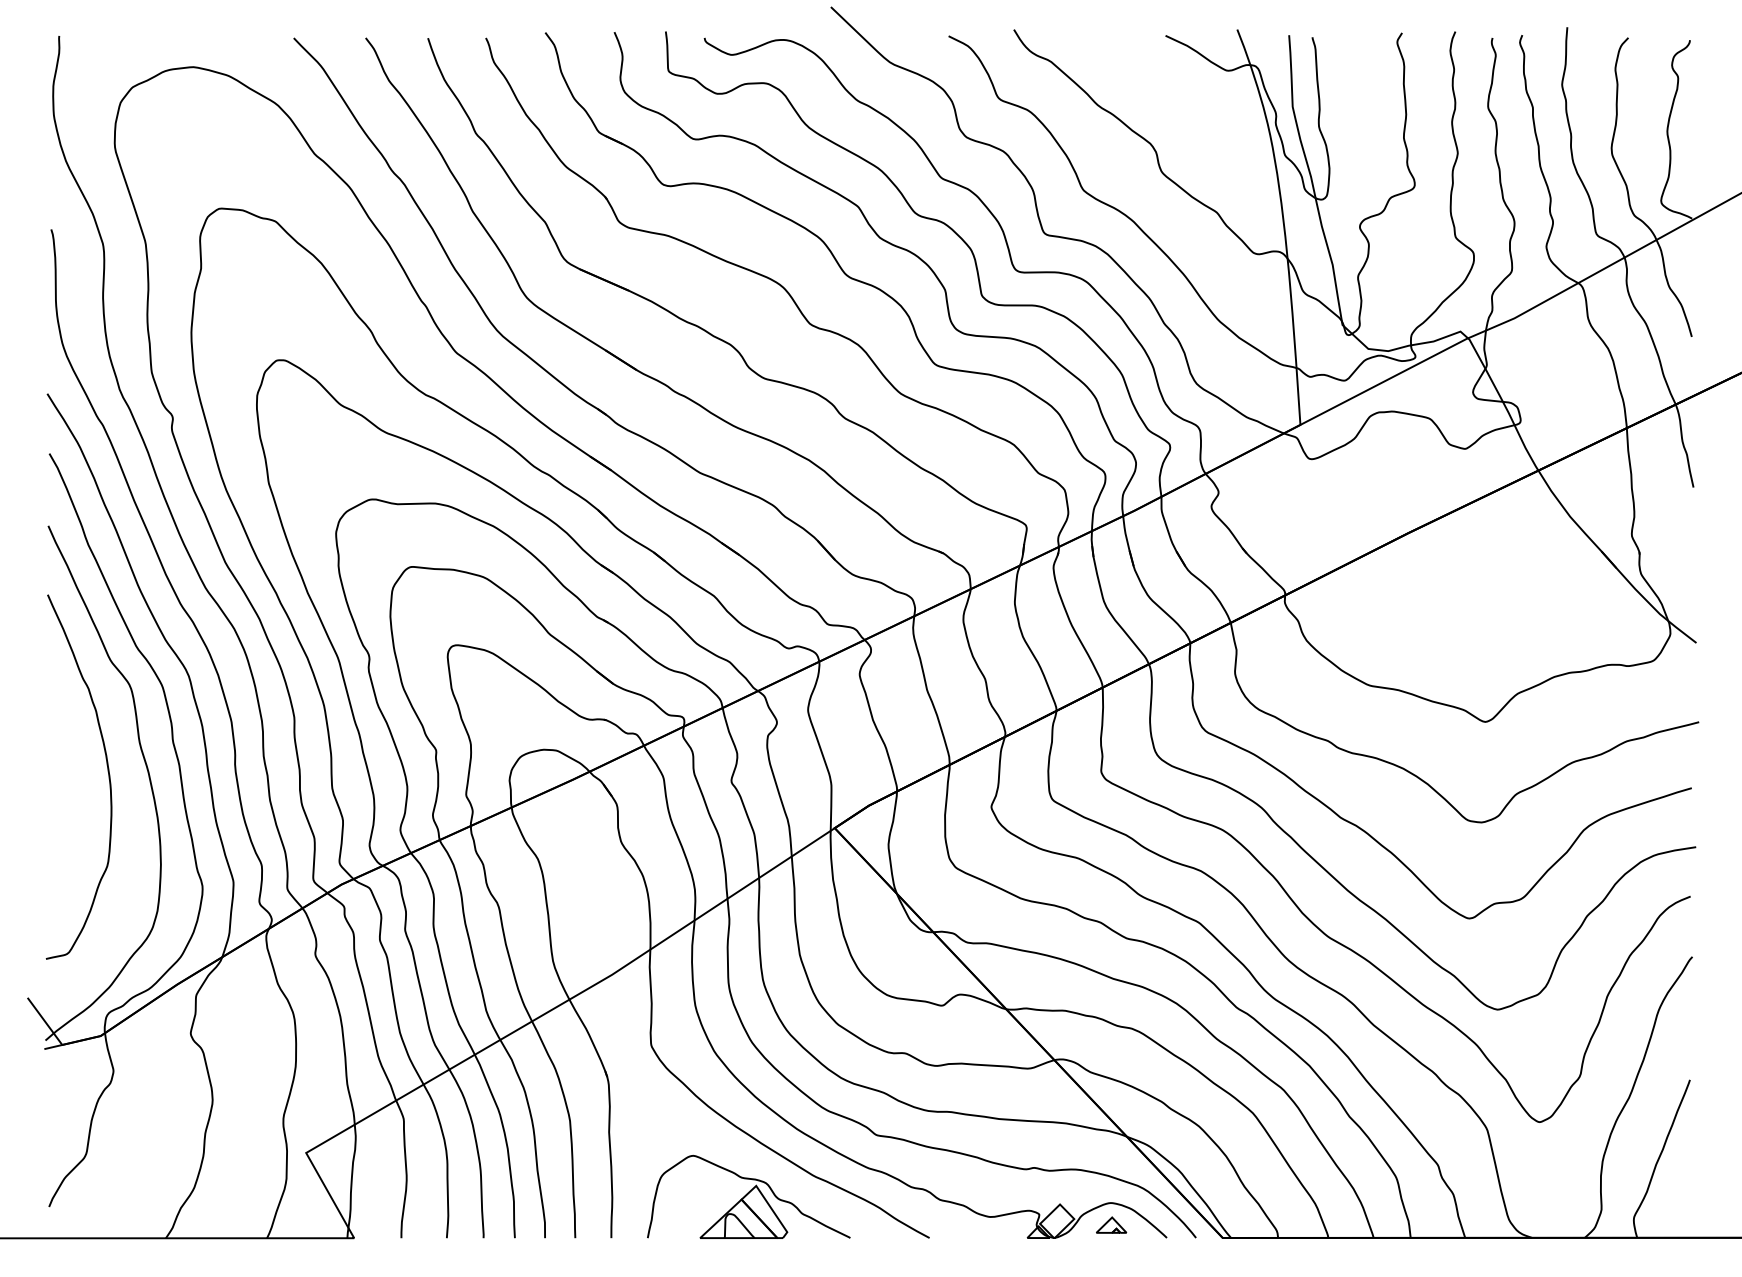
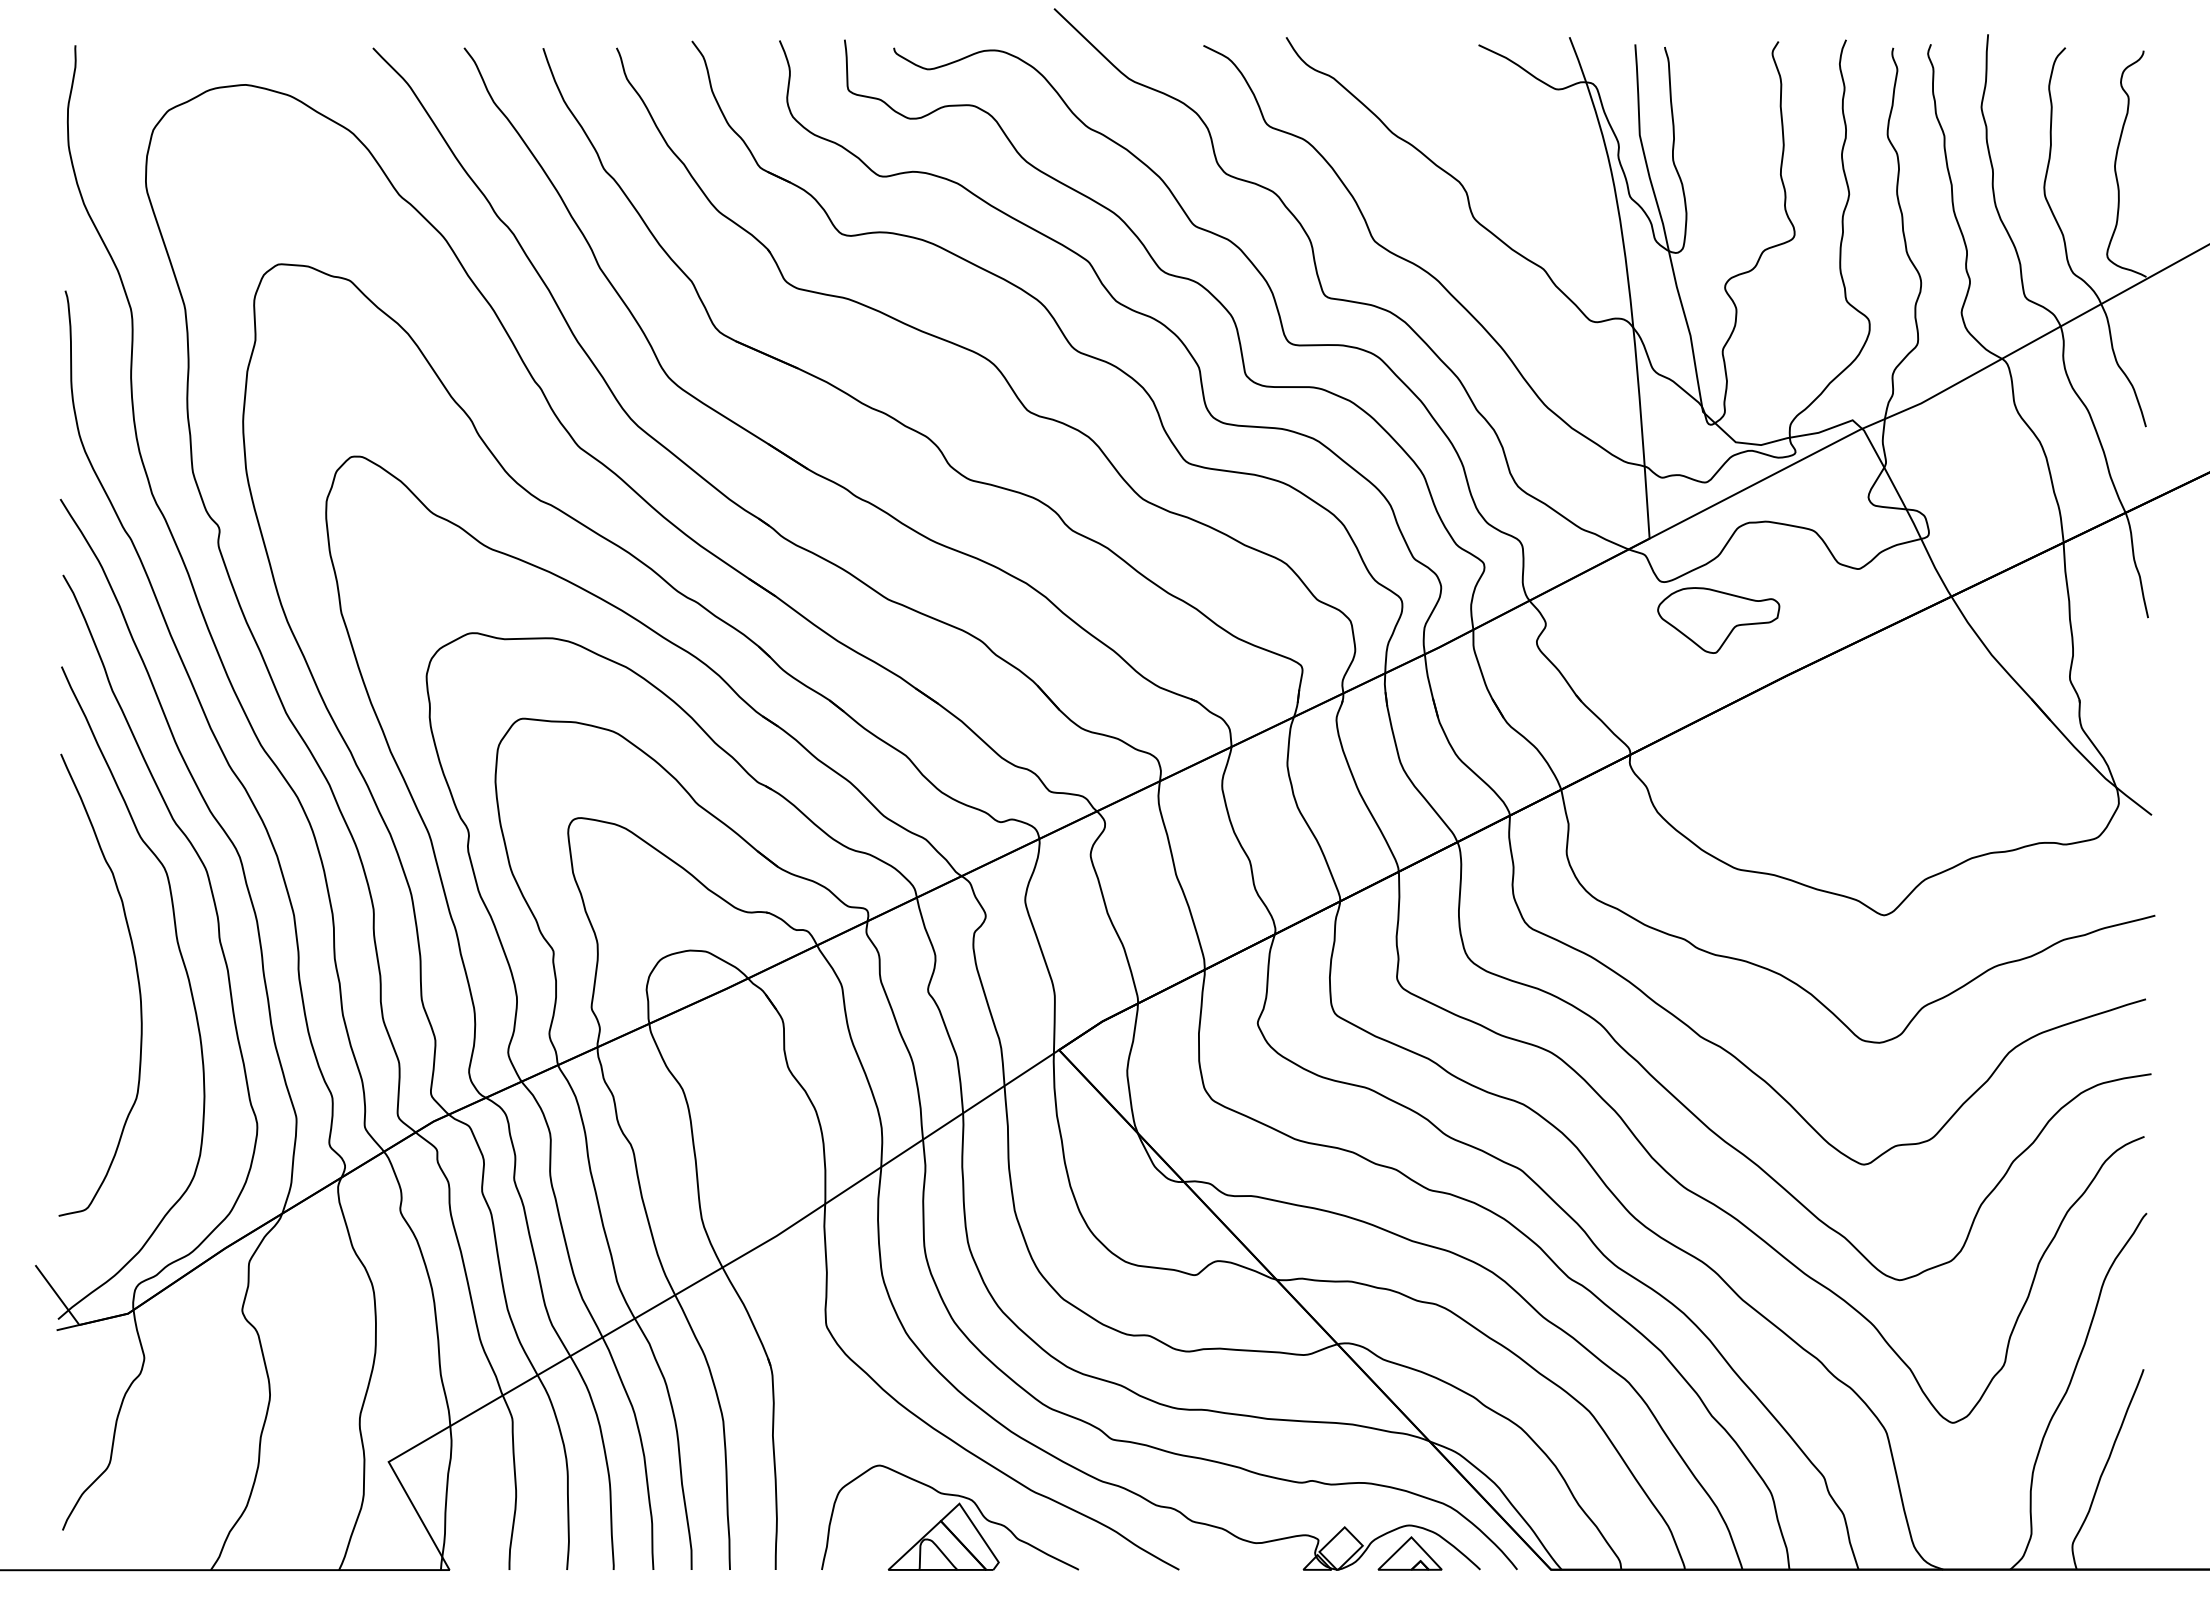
part: (1354, 489) -> (1718, 620), added
part: (1111, 1225) -> (1409, 1553), size x1.67

